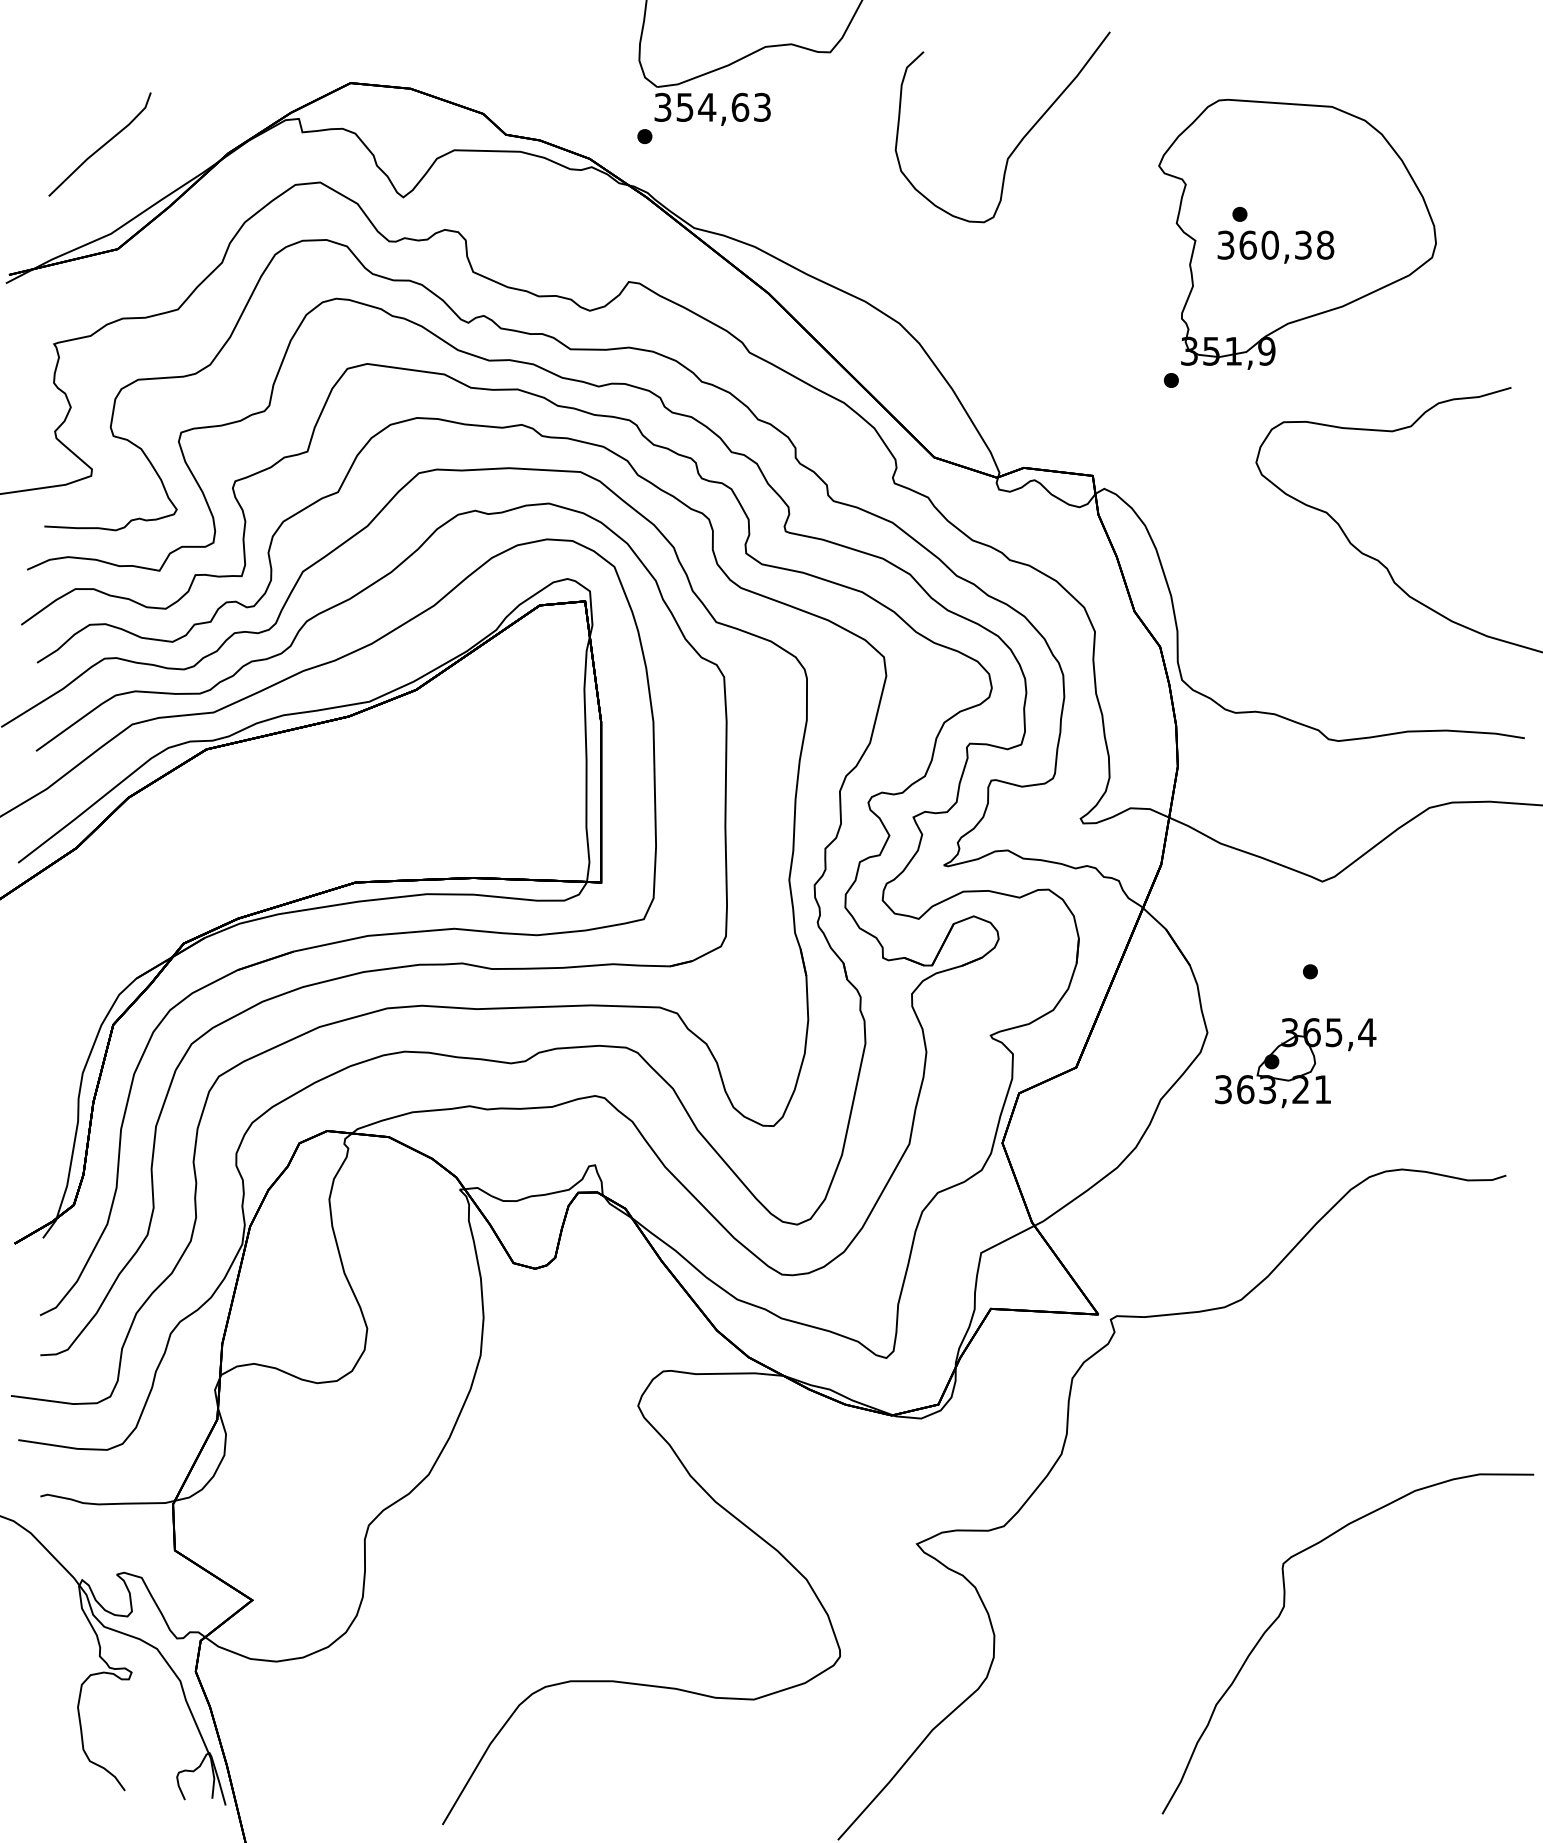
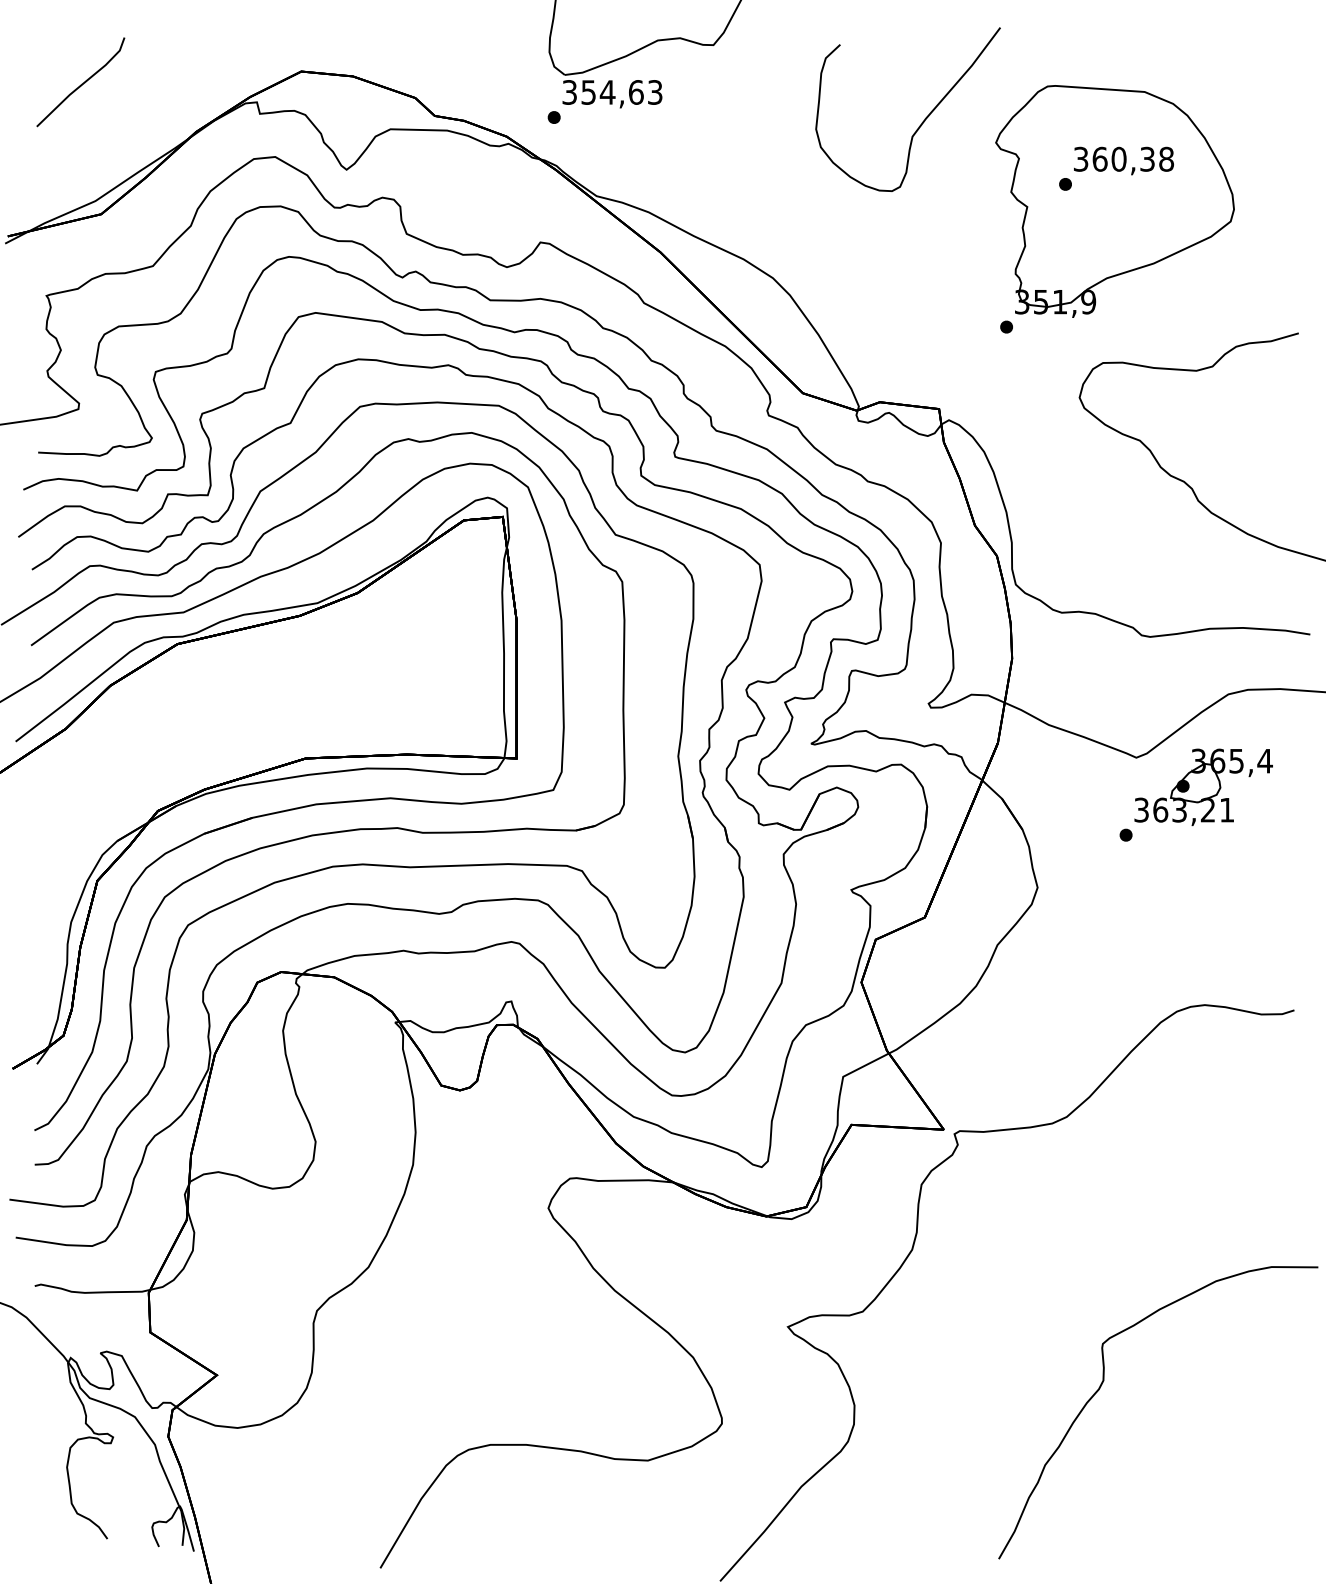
curve: (1018, 142) -> (921, 122), moved
line: (100, 146) -> (81, 83), moved
text: (1275, 246) -> (1123, 160), moved
part: (1295, 1063) -> (1203, 787), moved

